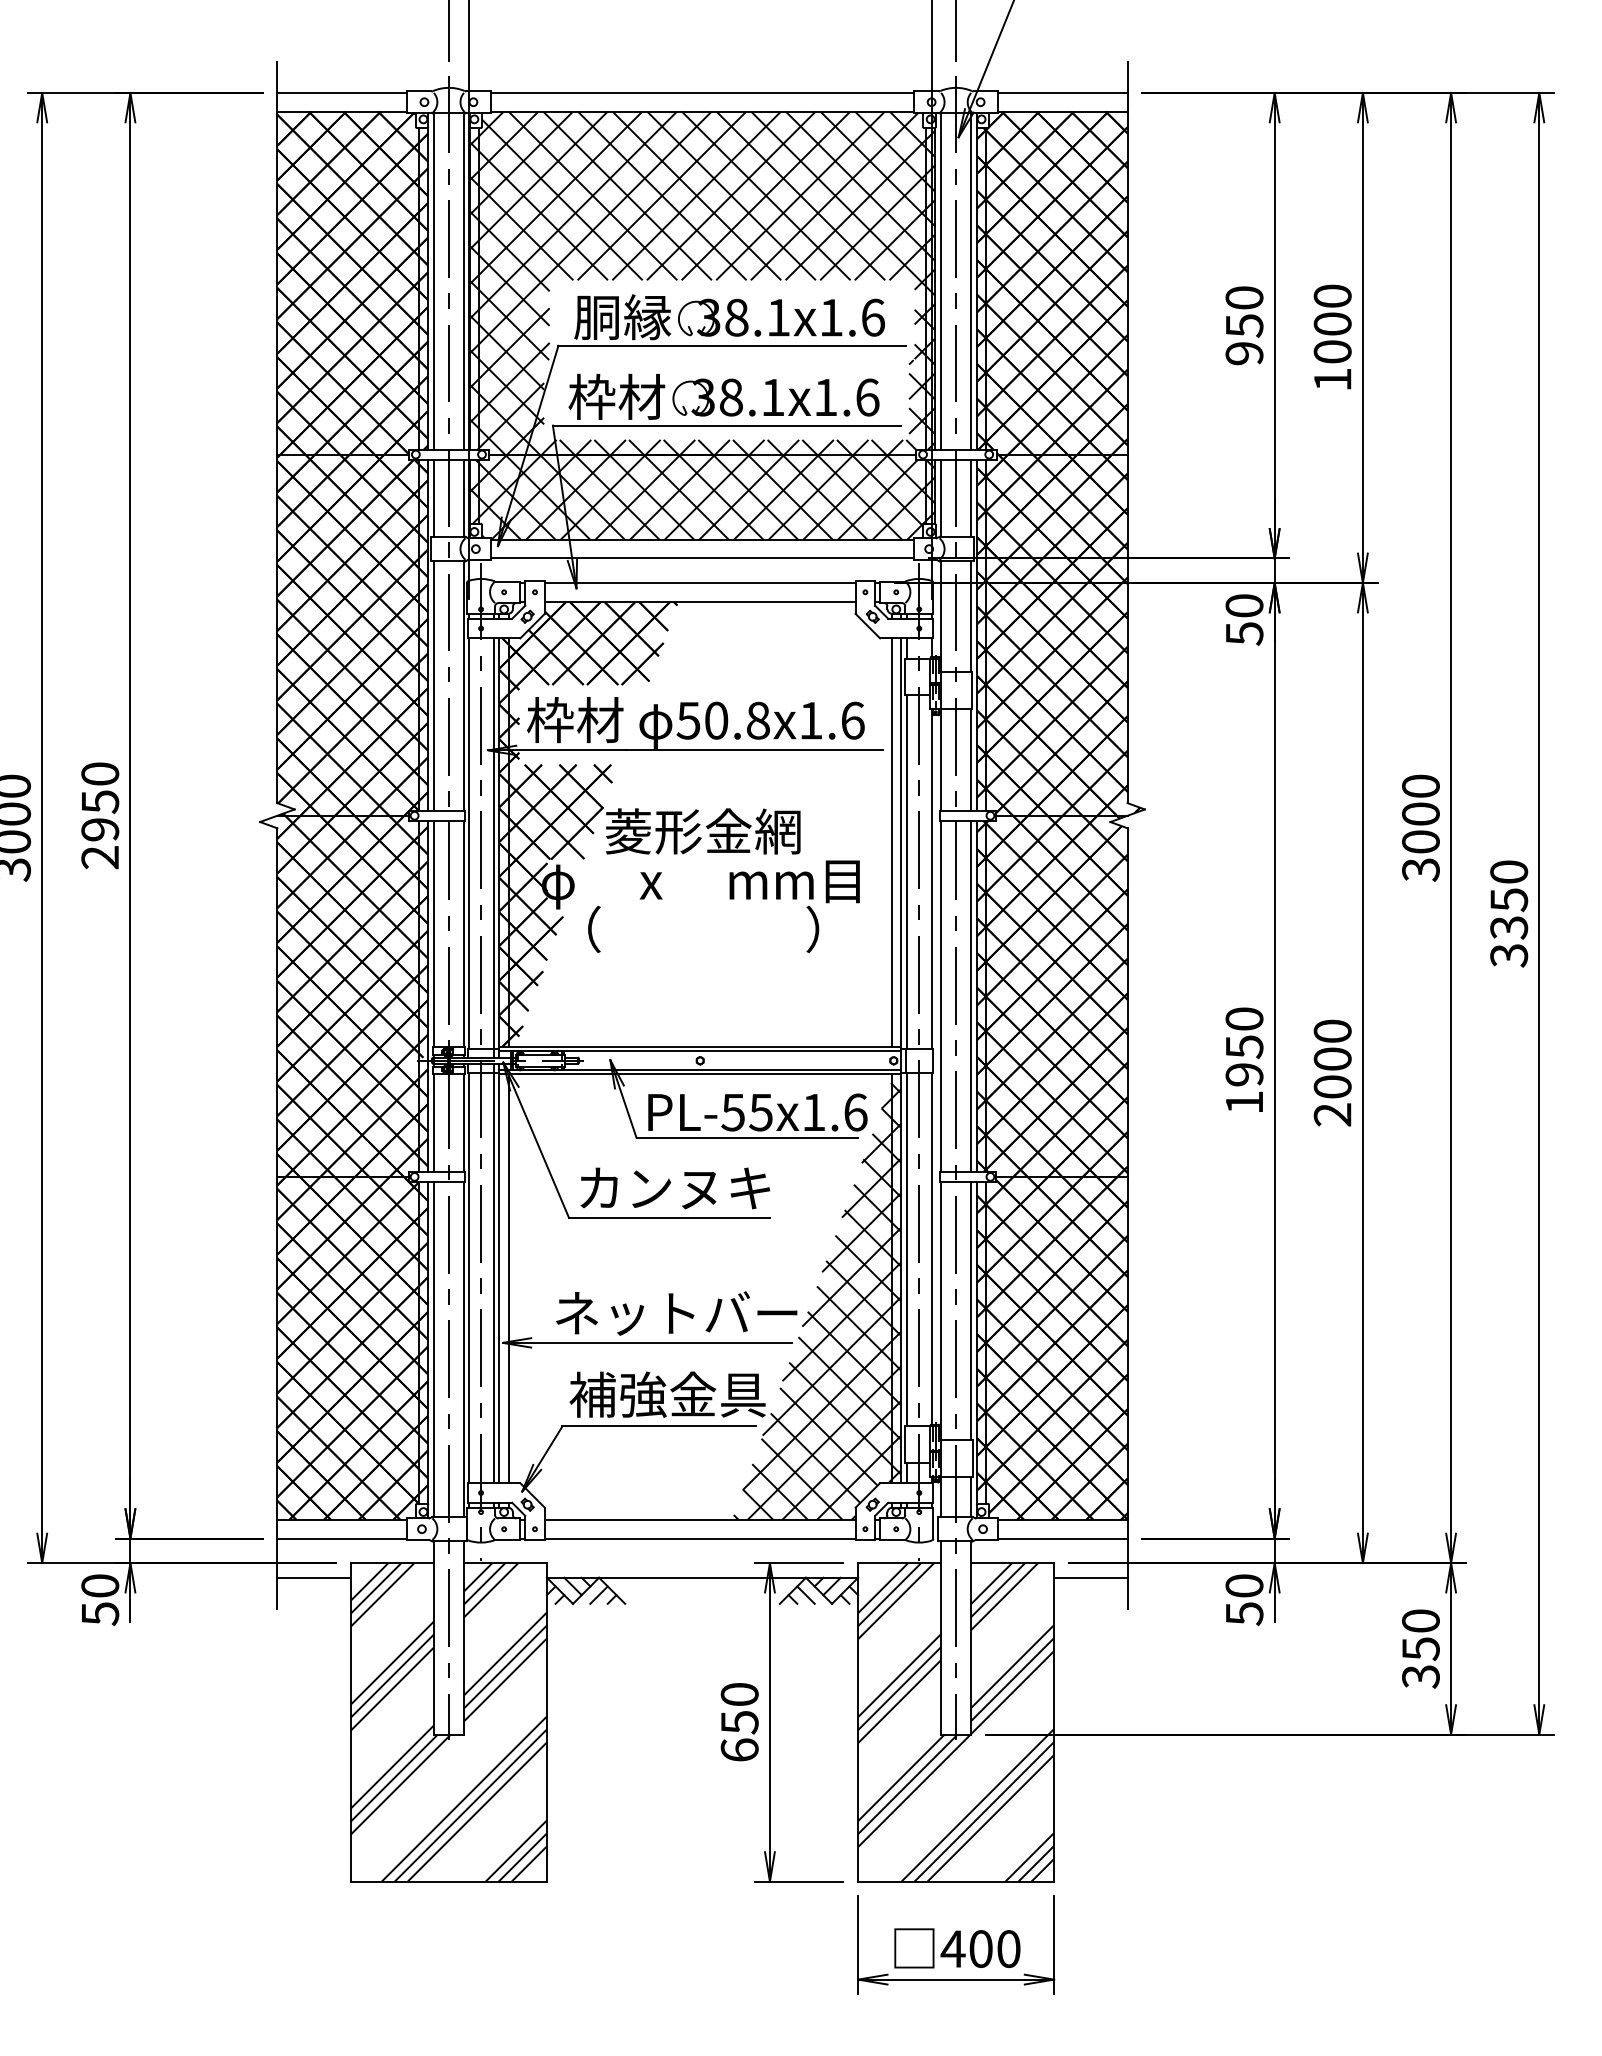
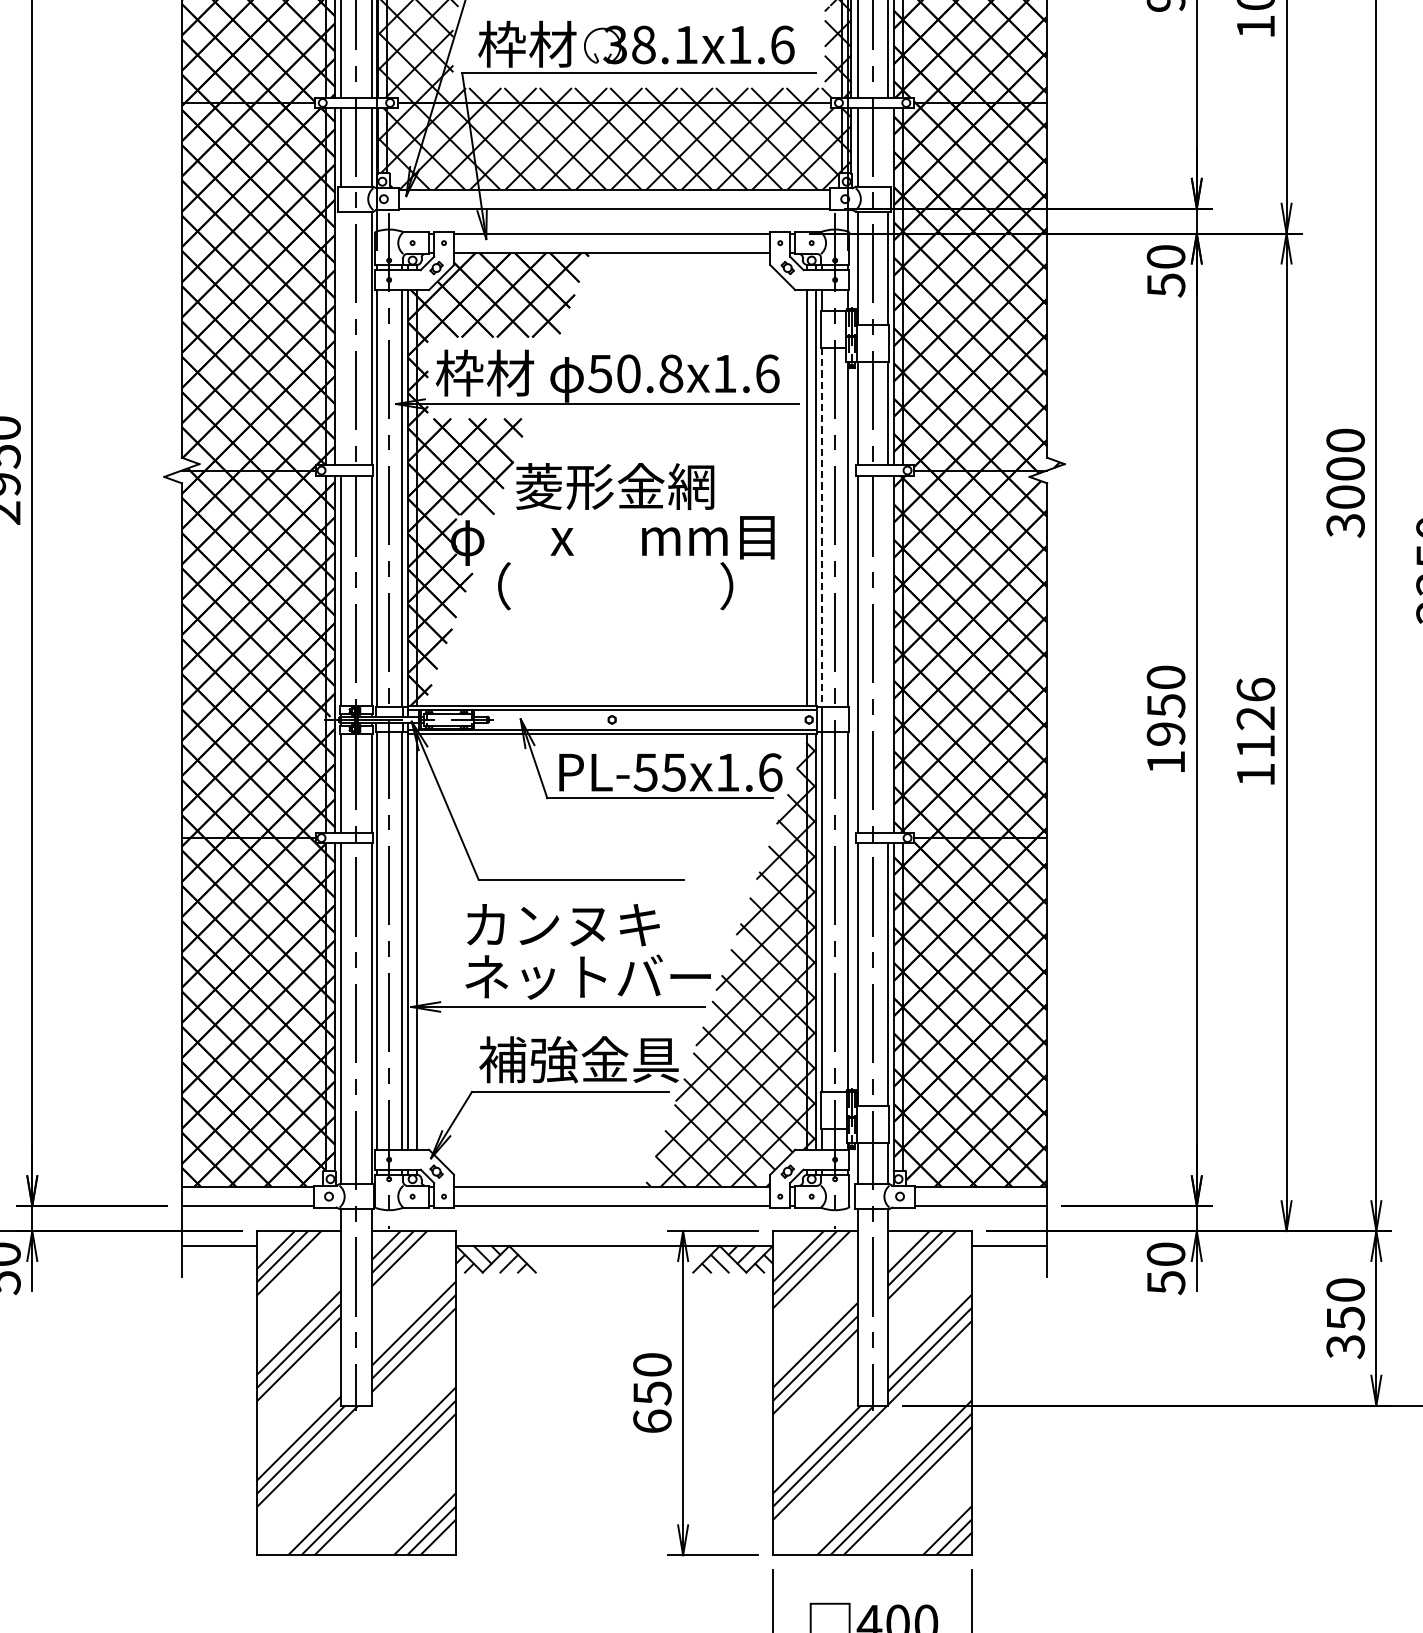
line: (970, 497) -> (887, 146), removed
line: (434, 685) -> (341, 337), removed
line: (906, 871) -> (822, 527), solid -> dashed
line: (970, 995) -> (887, 653), removed
text: (1332, 1072) -> (1255, 731), 2000 -> 1126
text: (675, 1188) -> (563, 925), moved

